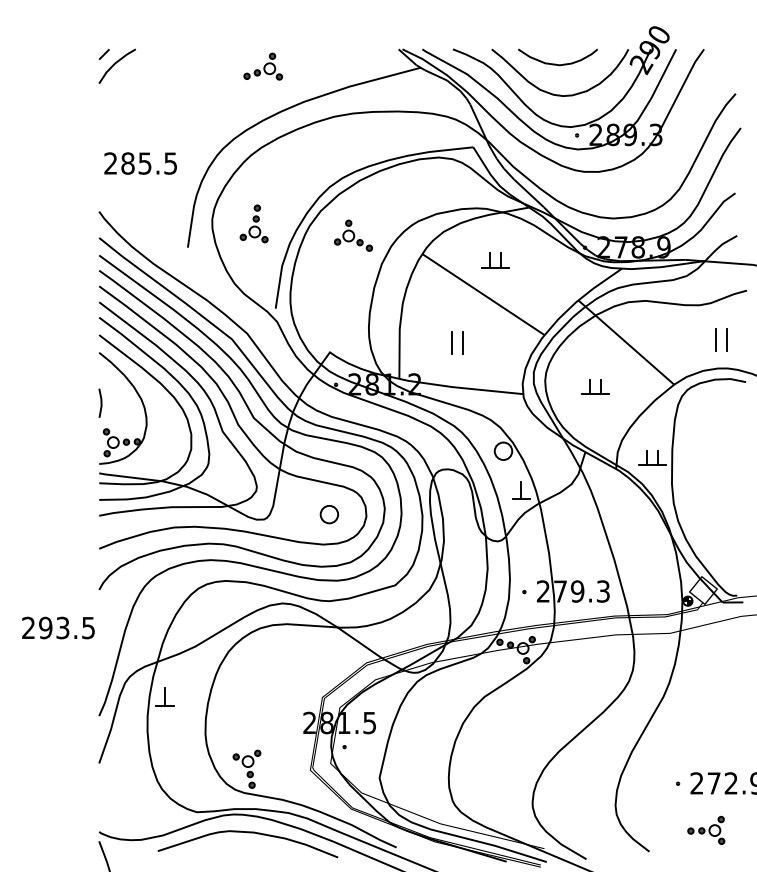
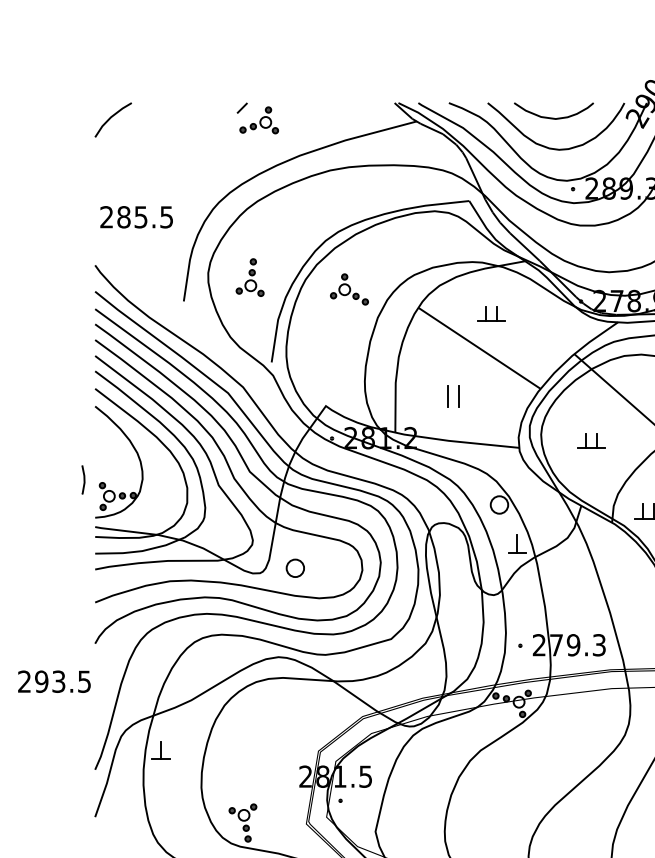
line: (104, 54) -> (242, 108), moved
curve: (100, 402) -> (83, 479), moved
part: (328, 514) -> (294, 568), moved

